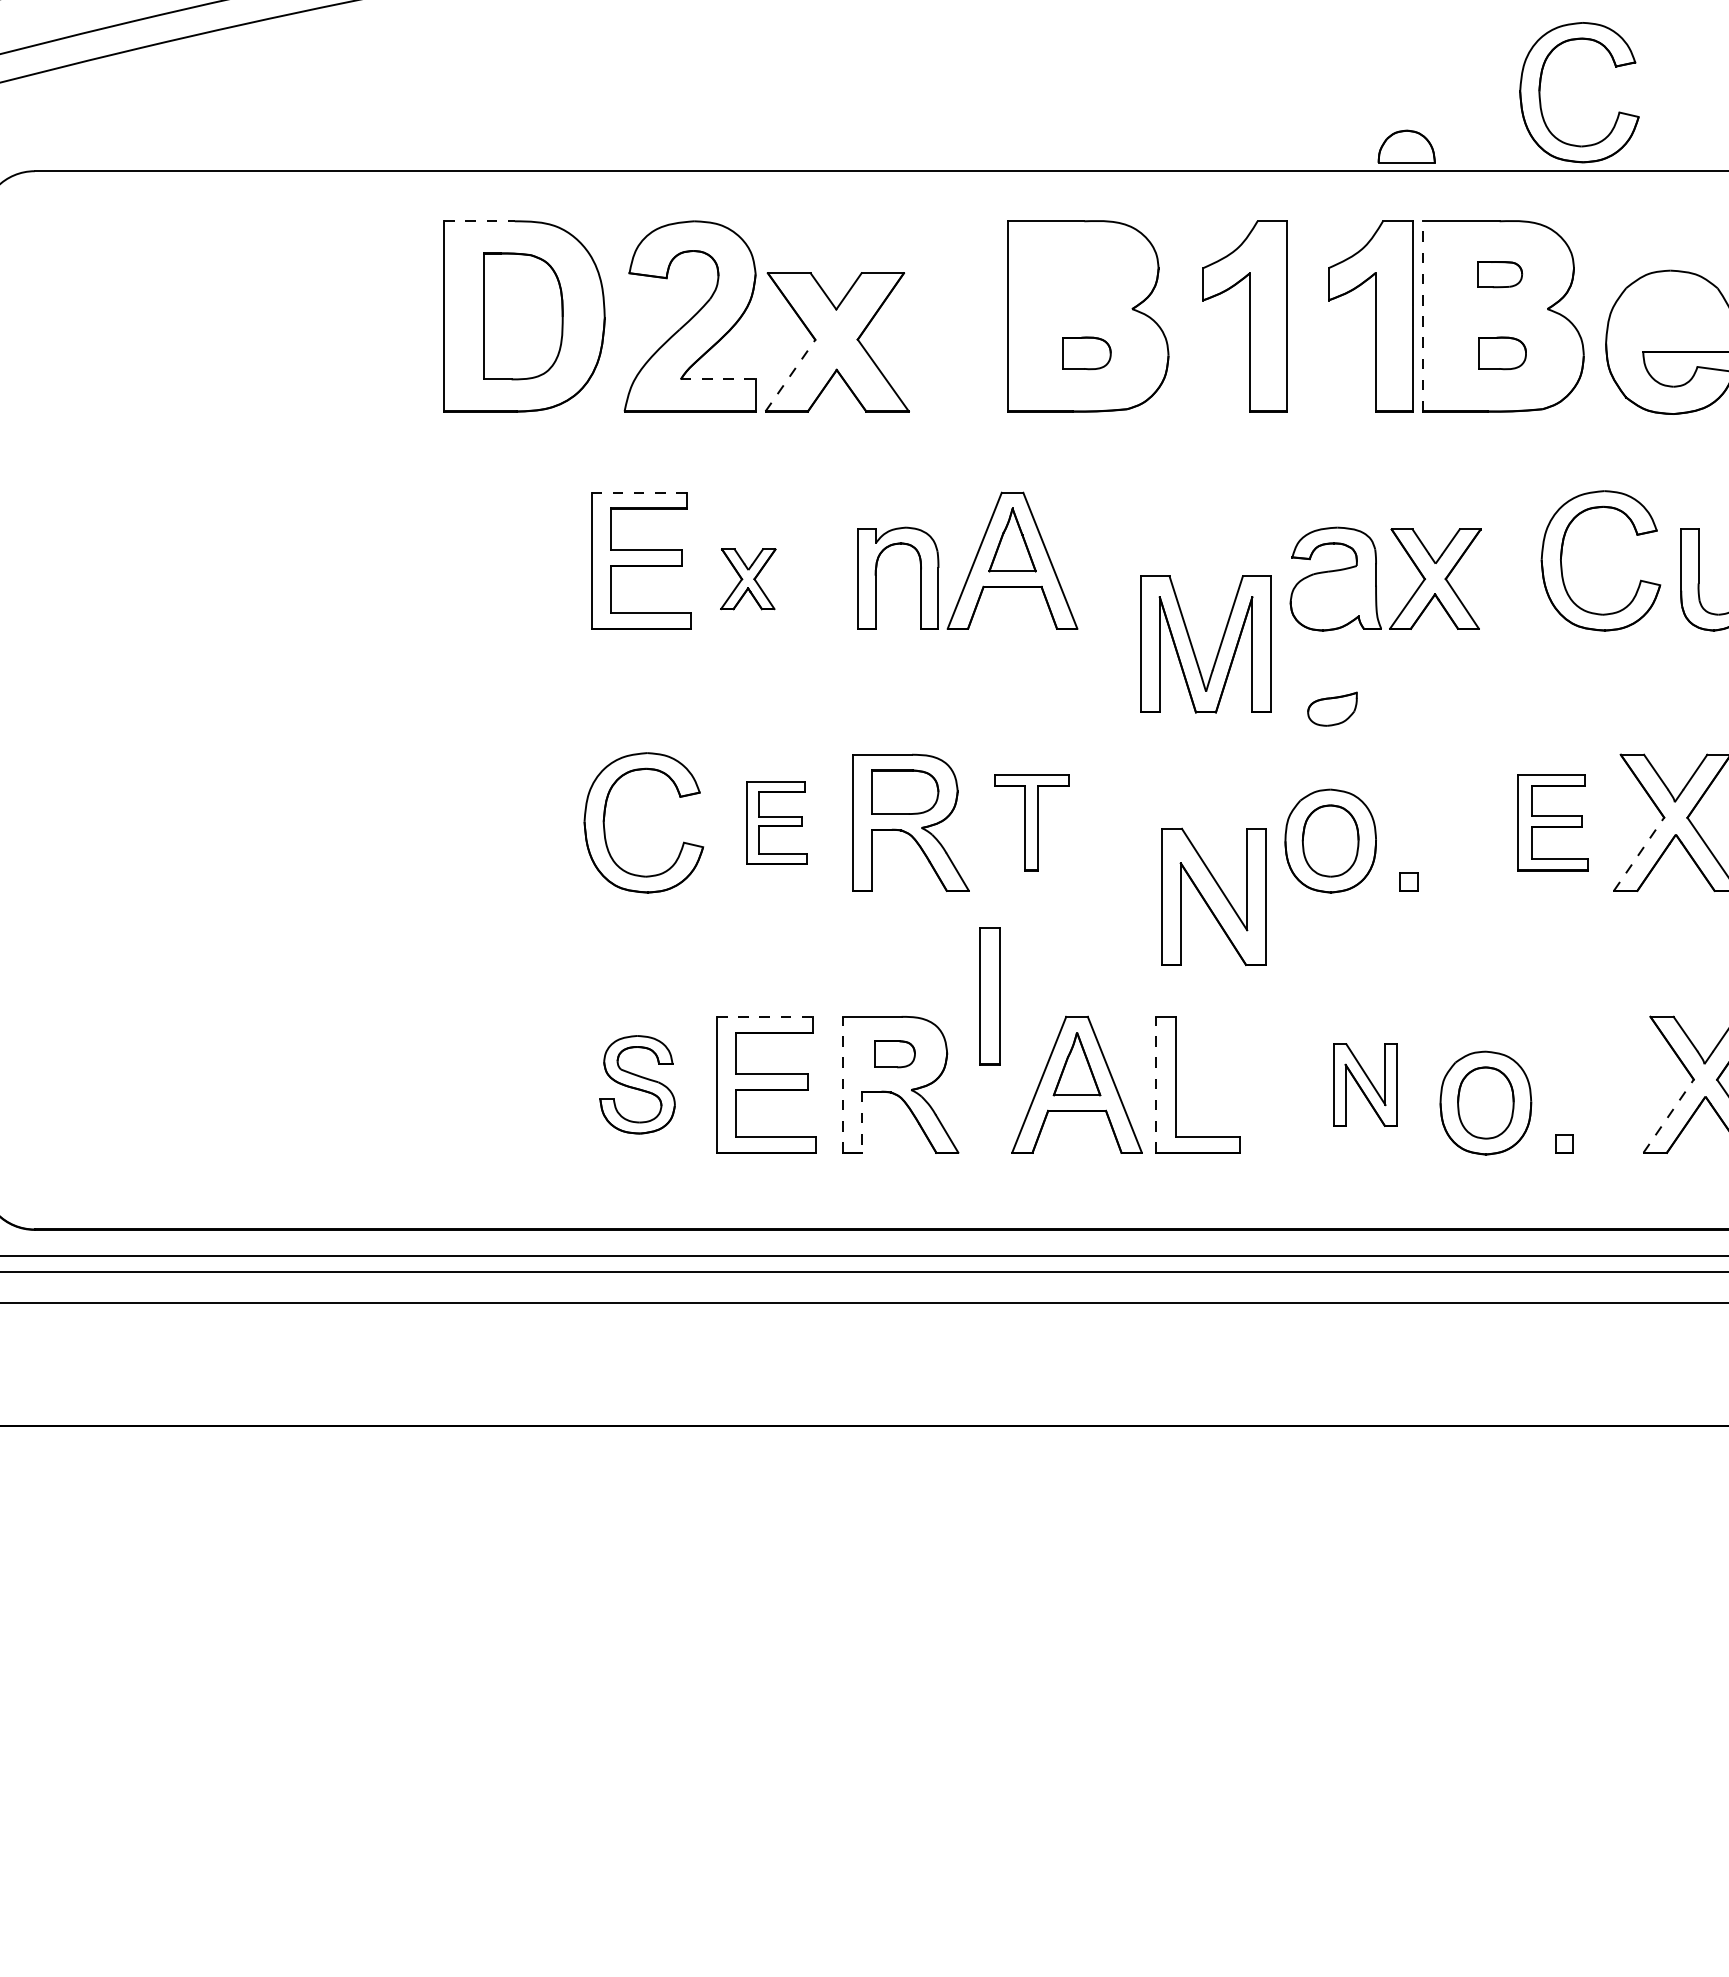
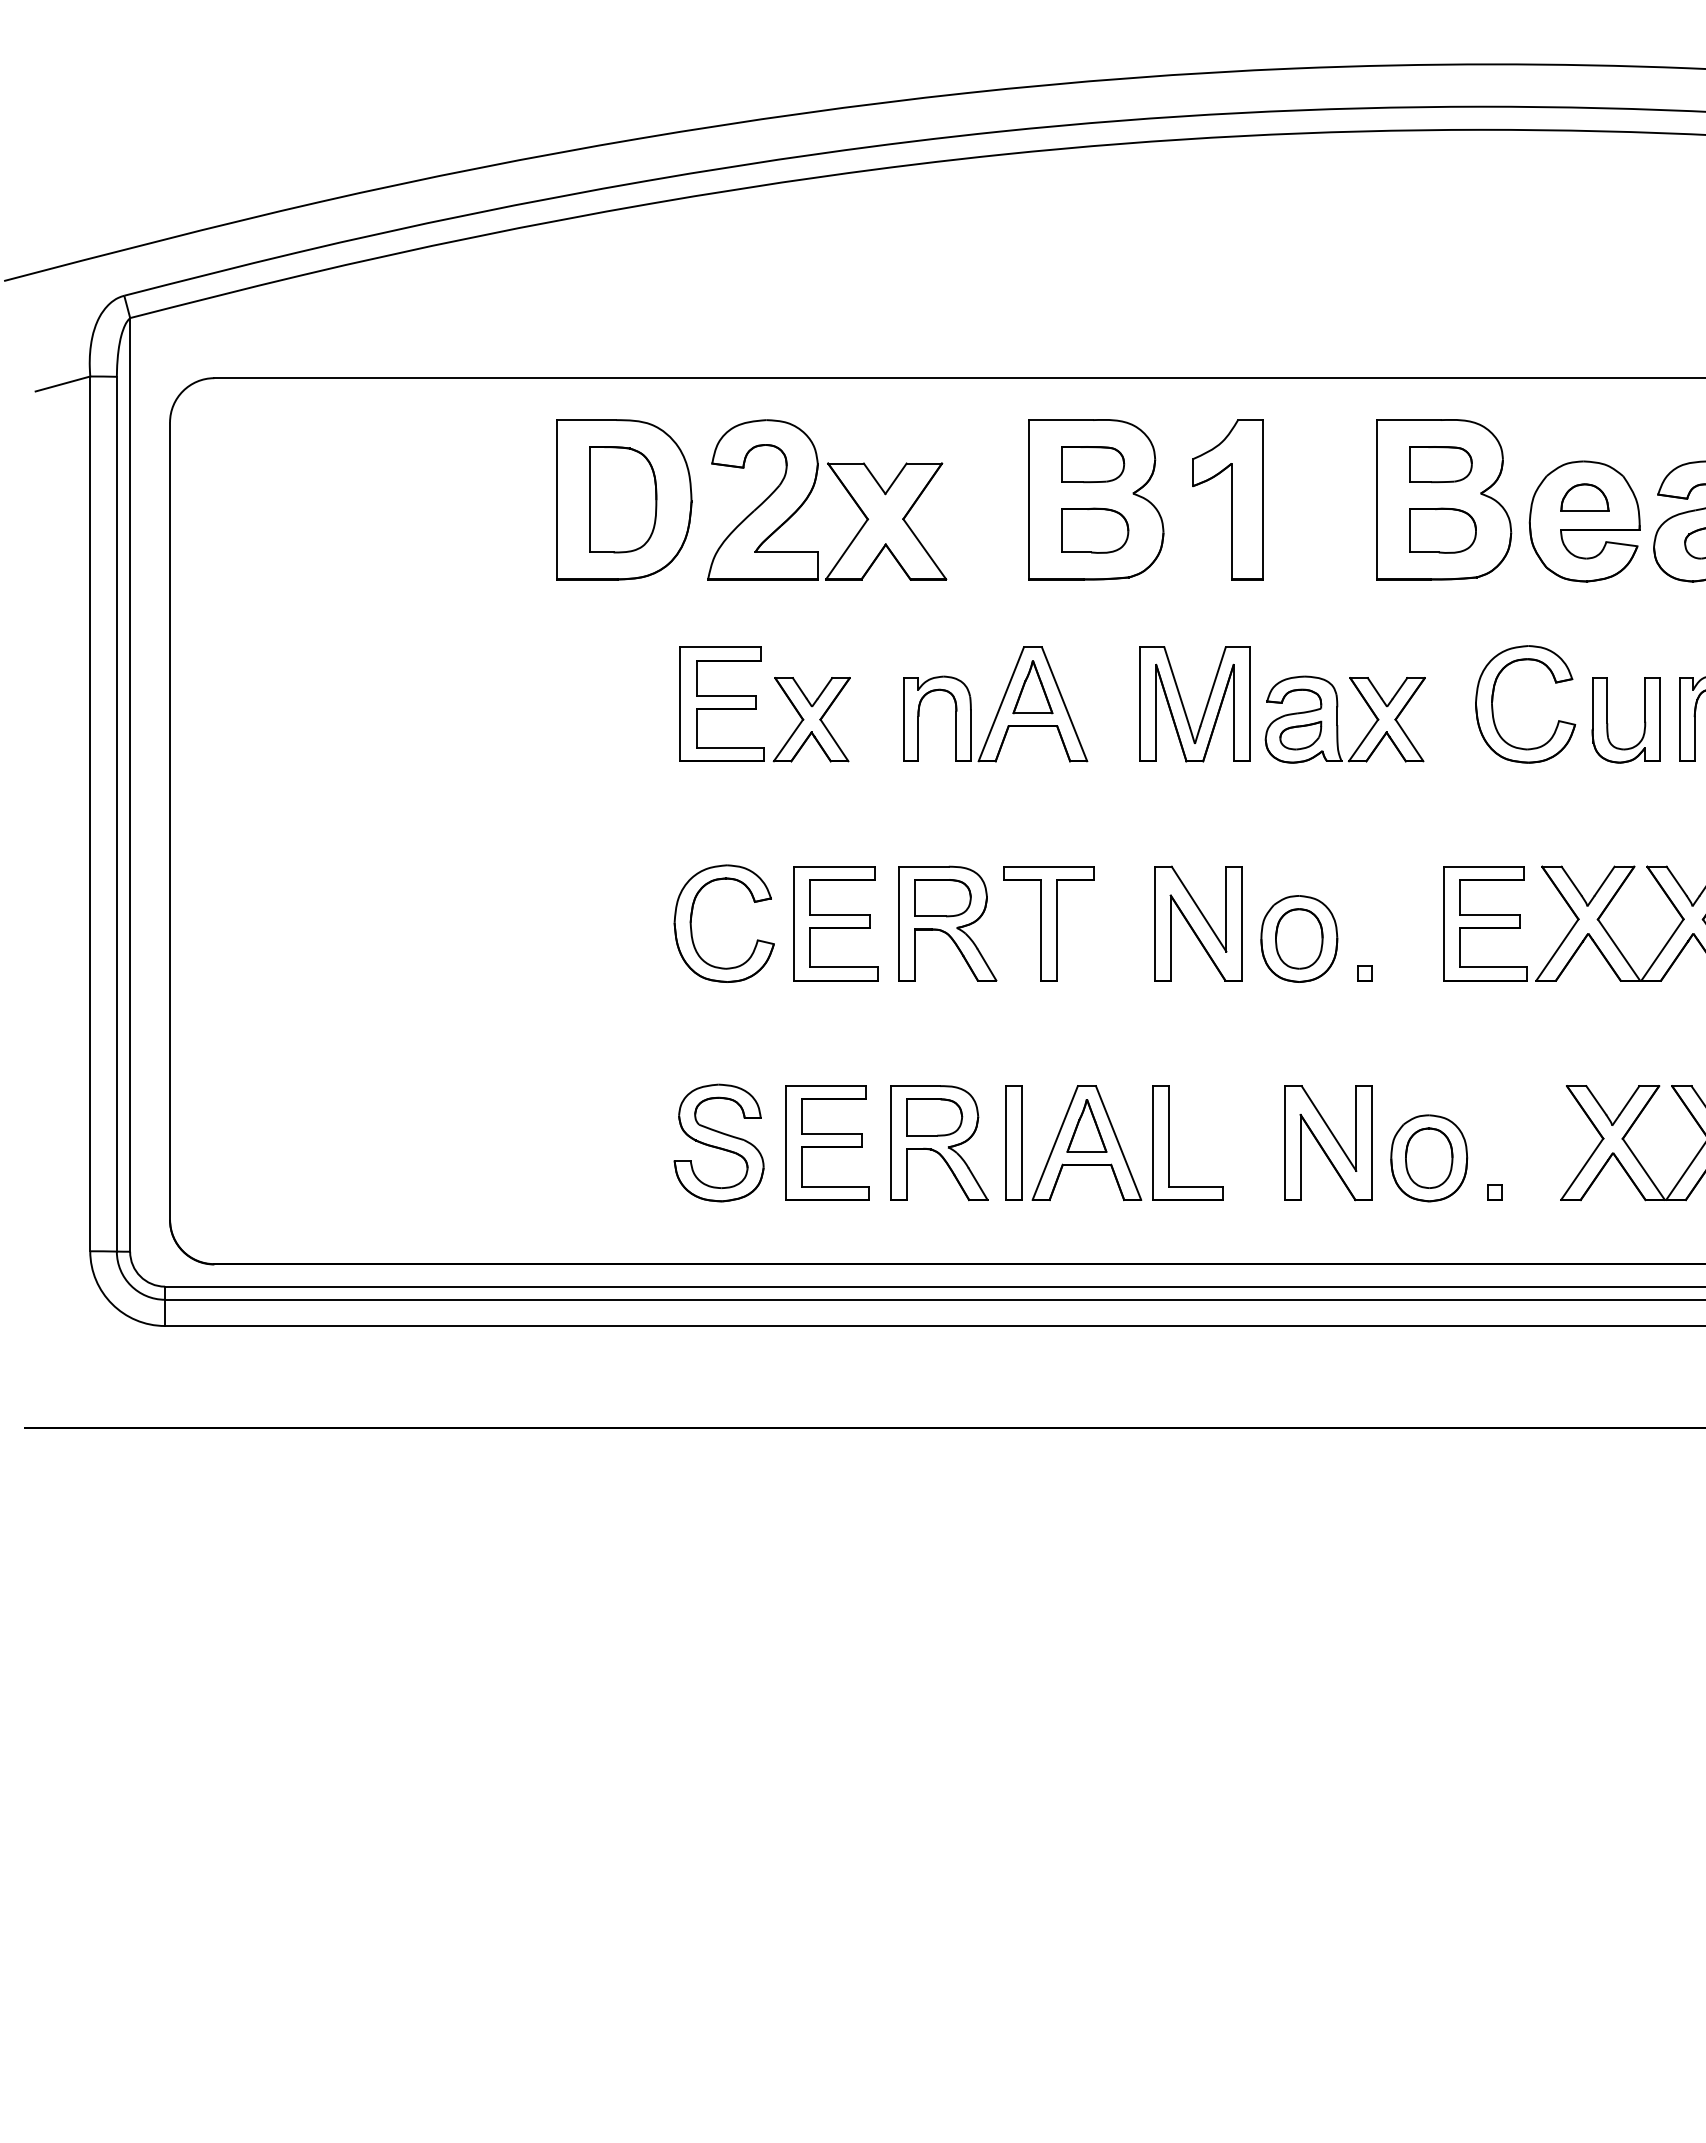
part: (1541, 89) -> (1475, 309), removed
part: (1406, 146) -> (1584, 497), moved
line: (479, 221) -> (586, 420), dashed -> solid
part: (1084, 274) -> (1093, 464), added
part: (1499, 274) -> (1440, 464), size x1.67
part: (1370, 316) -> (1332, 499), removed
line: (1422, 316) -> (1376, 499), dashed -> solid
part: (1087, 353) -> (1095, 530), size x1.67
part: (1501, 353) -> (1442, 530), size x1.67
line: (791, 375) -> (847, 549), dashed -> solid
line: (719, 379) -> (787, 552), dashed -> solid
line: (640, 492) -> (721, 647), dashed -> solid
part: (748, 578) -> (811, 719), size x1.67
part: (1193, 646) -> (1184, 706), moved
part: (1332, 709) -> (1300, 735), moved
part: (776, 822) -> (835, 923), size x1.67
part: (1031, 822) -> (1048, 923), size x1.43
part: (1553, 822) -> (1485, 923), size x1.43
line: (1639, 853) -> (1557, 949), dashed -> solid
part: (1213, 896) -> (1198, 923), moved
part: (989, 995) -> (1013, 1142), moved
line: (765, 1017) -> (826, 1086), dashed -> solid
part: (894, 1054) -> (934, 1117), size x1.67
part: (636, 1084) -> (718, 1142), size x1.43
line: (842, 1085) -> (890, 1143), dashed -> solid
line: (1156, 1085) -> (1153, 1143), dashed -> solid
part: (1365, 1085) -> (1328, 1143), size x1.67
line: (1669, 1115) -> (1582, 1168), dashed -> solid
line: (861, 1122) -> (906, 1174), dashed -> solid

